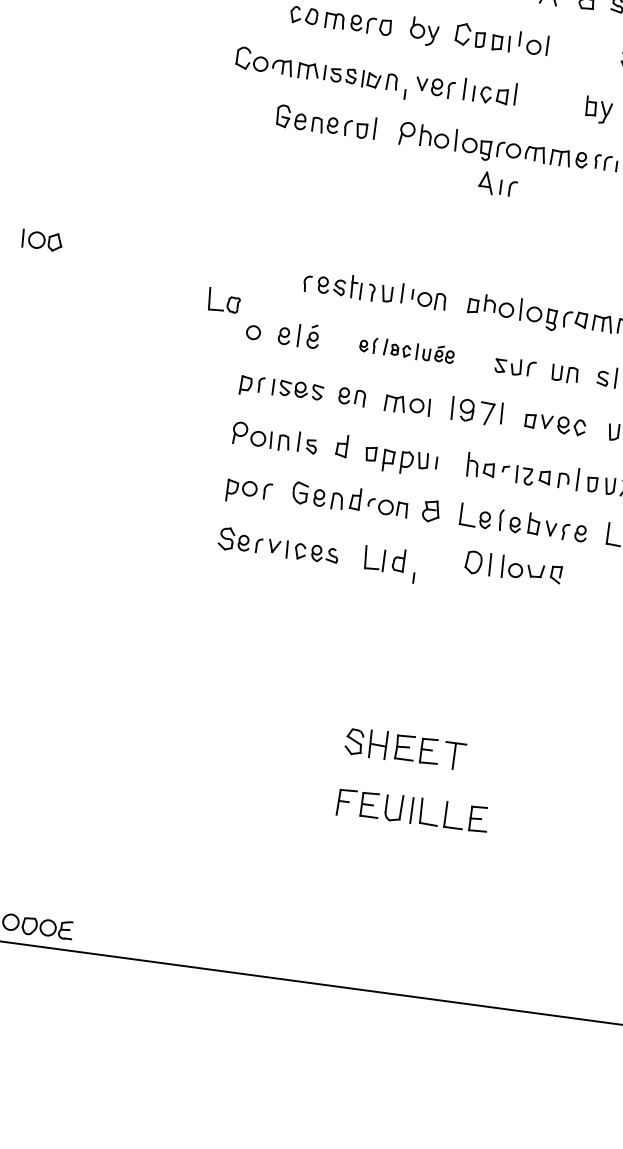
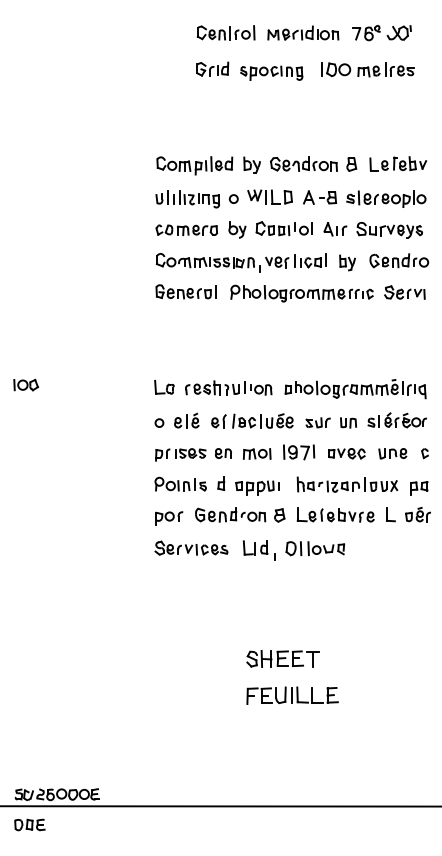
part: (374, 79) -> (240, 262), moved
part: (497, 184) -> (335, 229), moved
part: (224, 300) -> (164, 387), moved
part: (407, 348) -> (252, 420), size x1.43
part: (513, 567) -> (315, 548), moved

